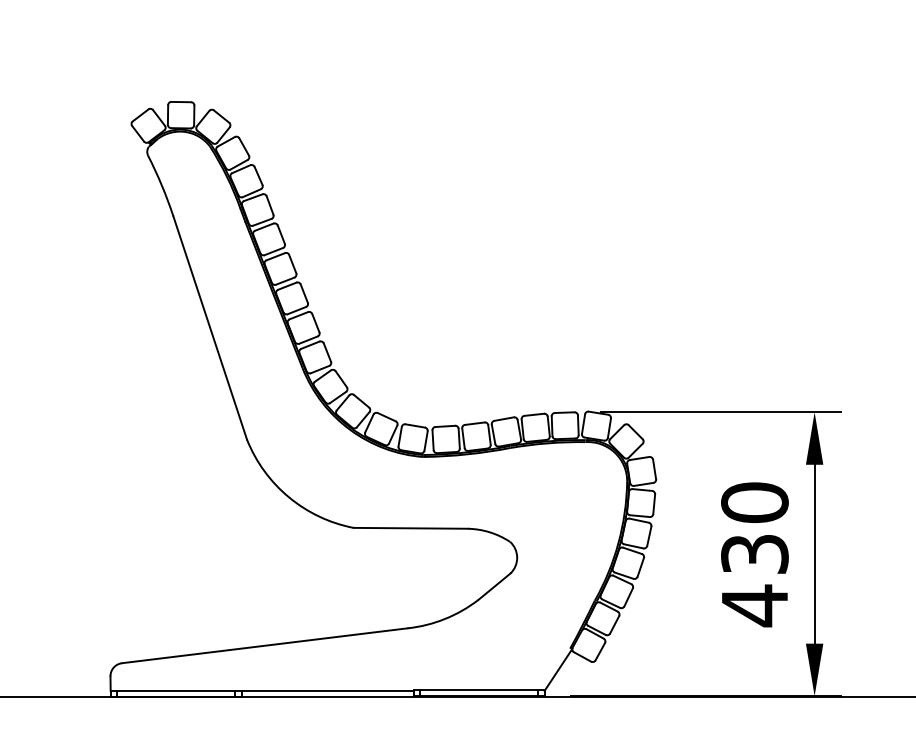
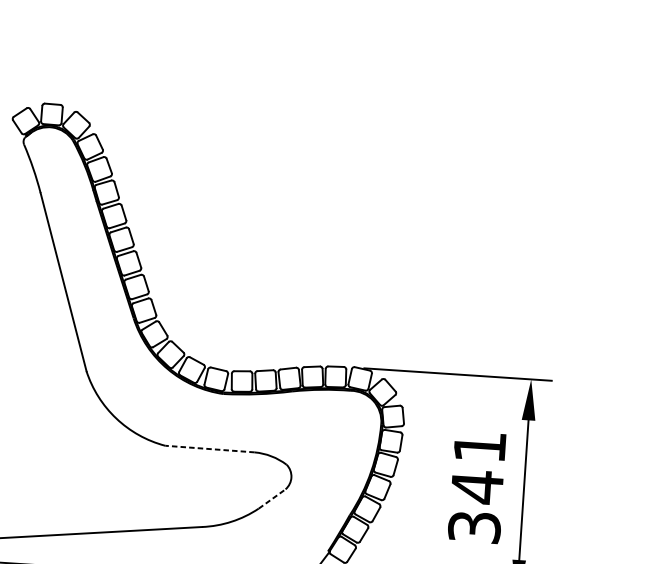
line: (410, 528) -> (209, 449), solid -> dashed
text: (754, 554) -> (476, 487), 430 -> 341
line: (494, 586) -> (272, 498), solid -> dashed

